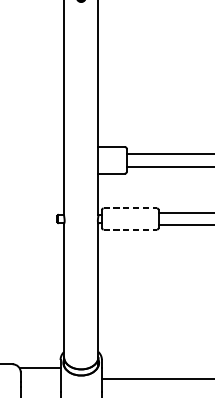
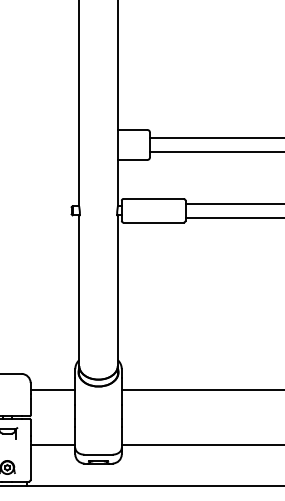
line: (131, 208) -> (154, 198), dashed -> solid
line: (131, 229) -> (154, 222), dashed -> solid
line: (40, 368) -> (52, 390), moved

